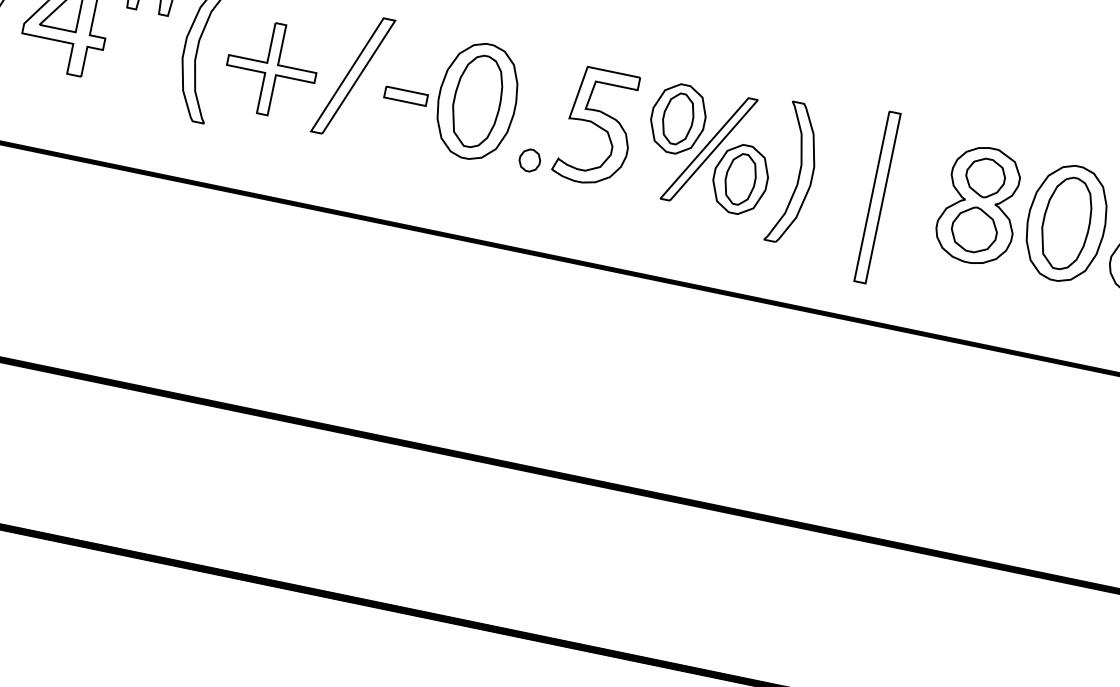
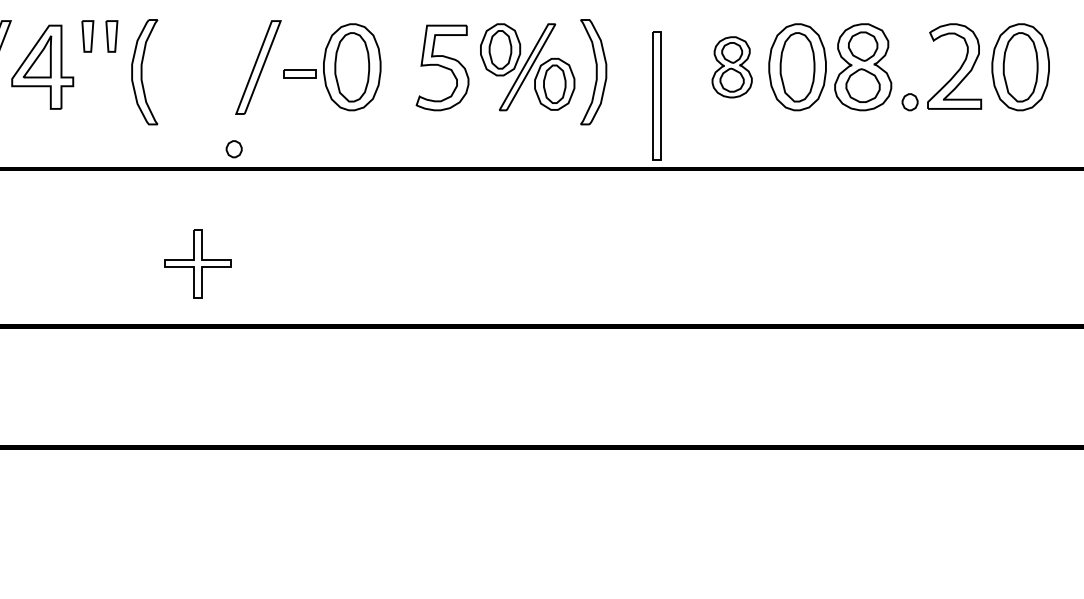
part: (270, 68) -> (197, 263), moved
part: (528, 160) -> (233, 149), moved
part: (877, 196) -> (656, 95), moved
part: (980, 205) -> (732, 67), size x0.7

